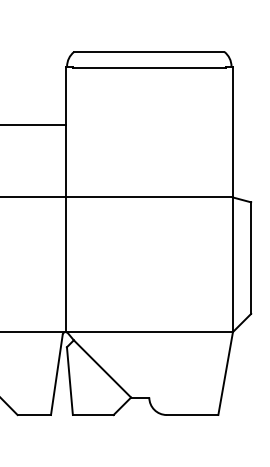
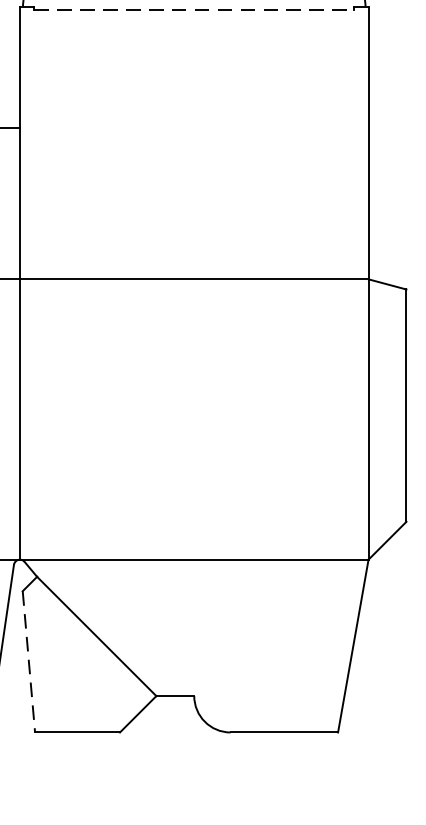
line: (149, 67) -> (194, 8), solid -> dashed
line: (69, 381) -> (28, 662), solid -> dashed

